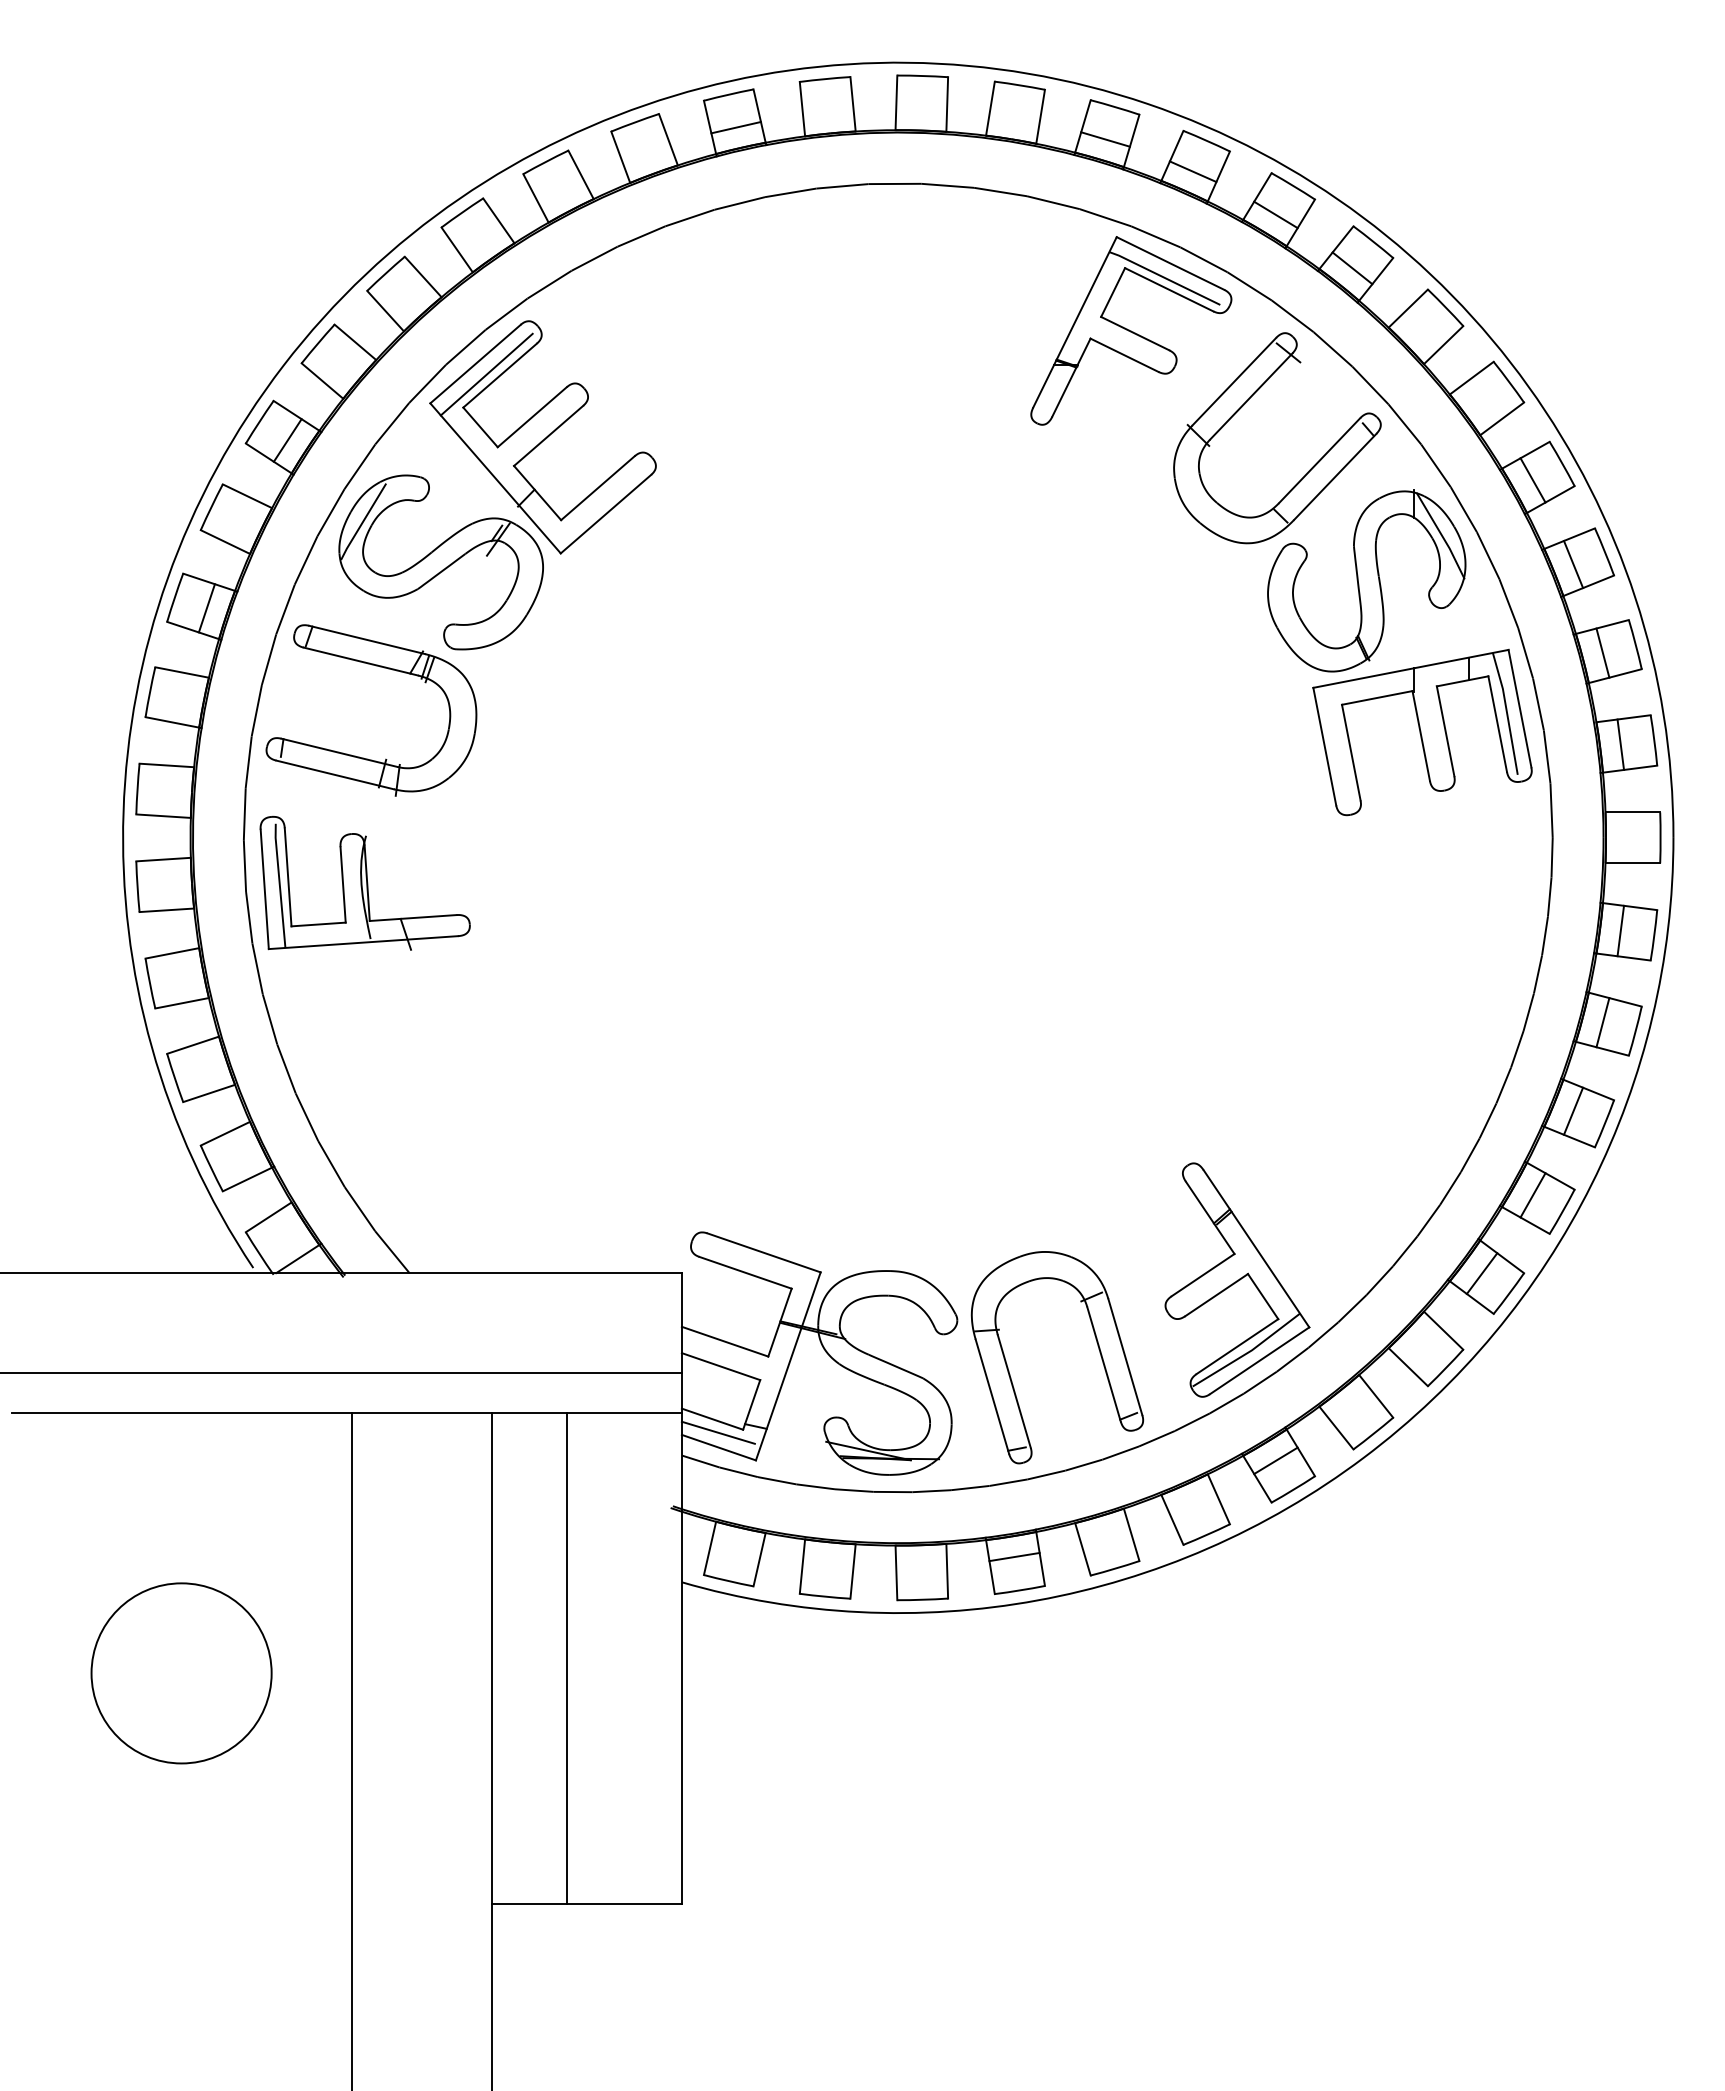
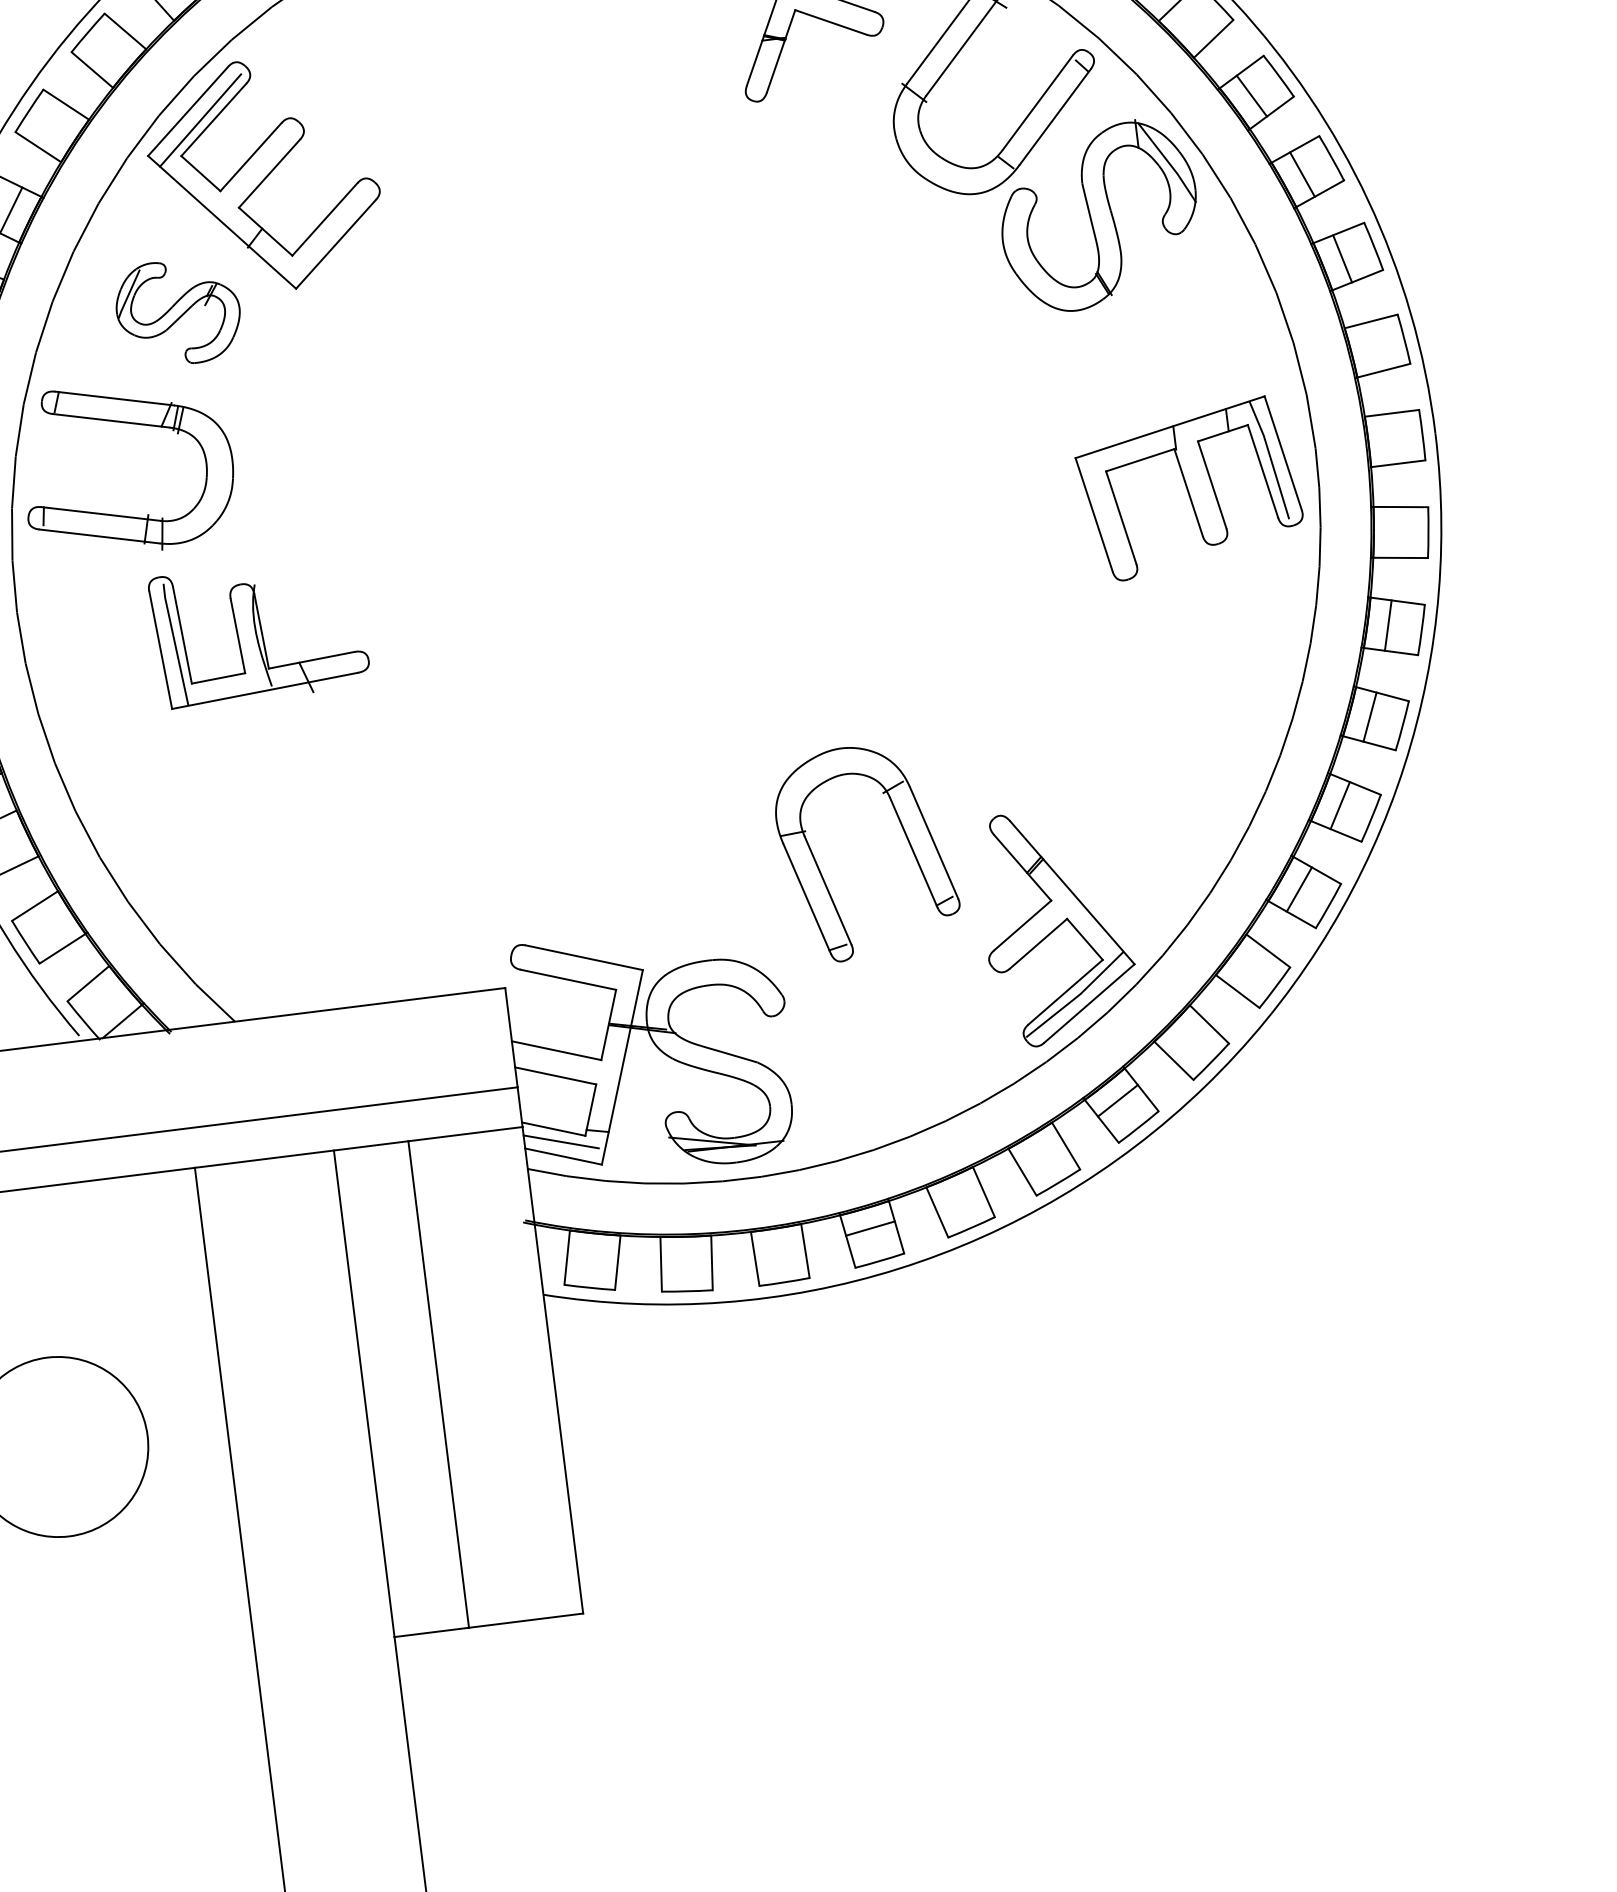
part: (440, 562) -> (177, 312), size x0.6
part: (1422, 732) -> (1189, 488), moved
line: (1620, 744) -> (1371, 347), removed
part: (364, 883) -> (258, 632), moved
line: (1620, 930) -> (1394, 531), removed
part: (1097, 1346) -> (905, 835), moved

